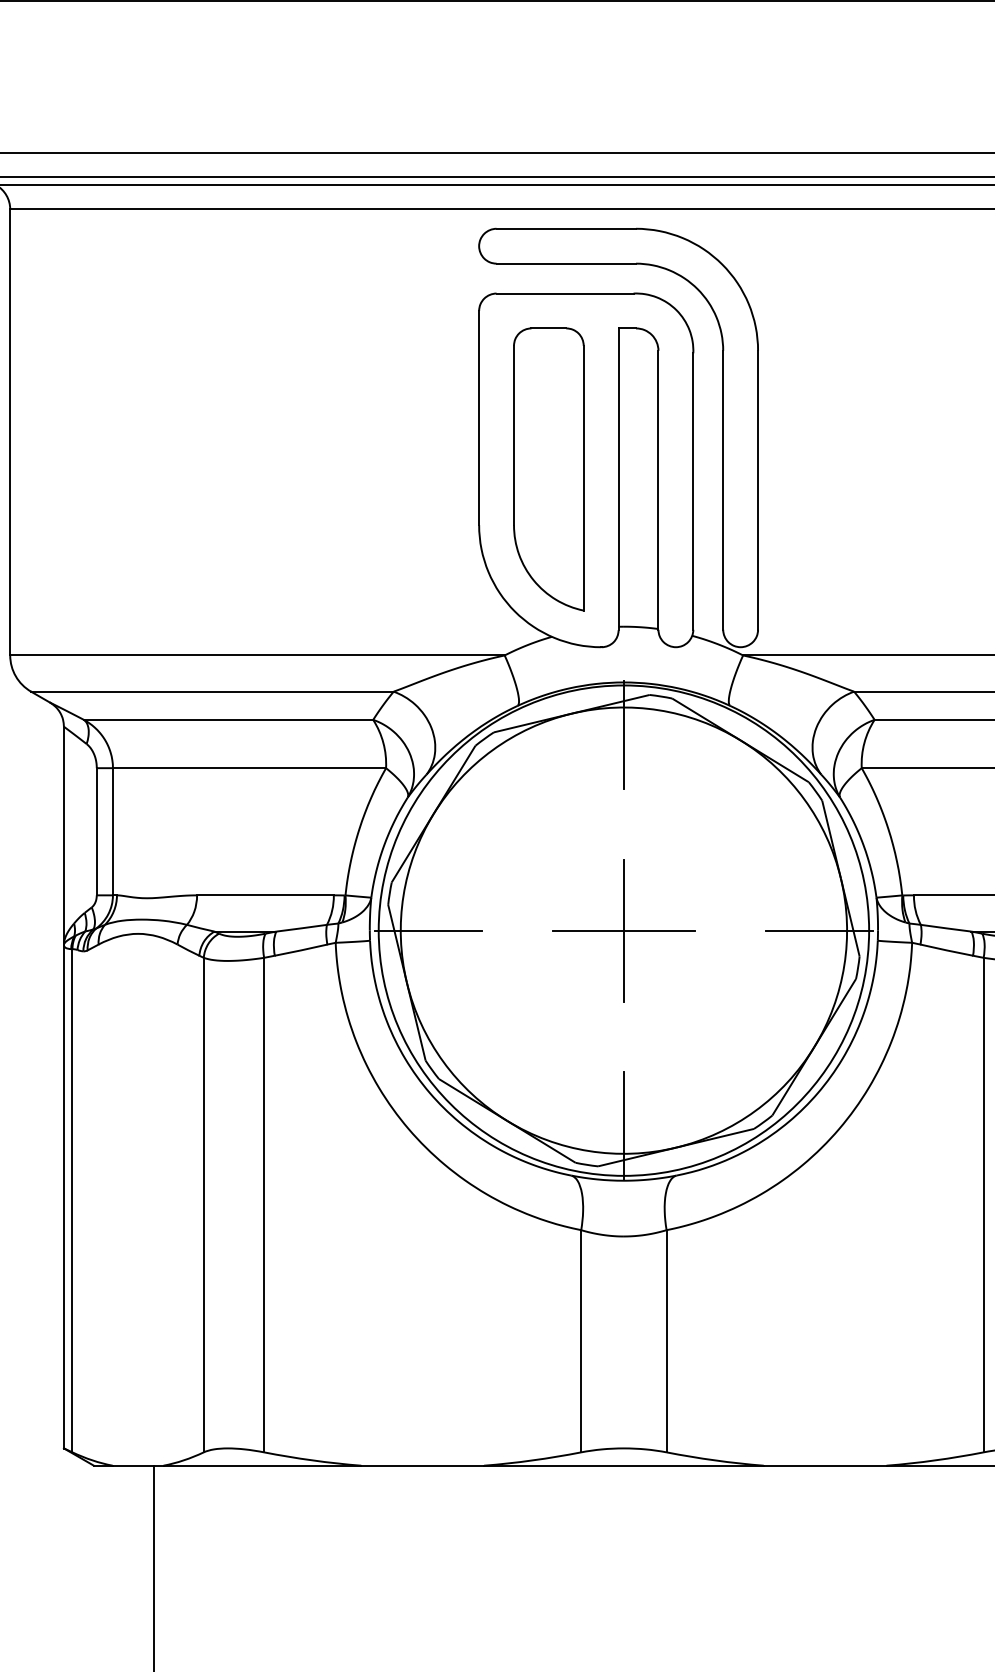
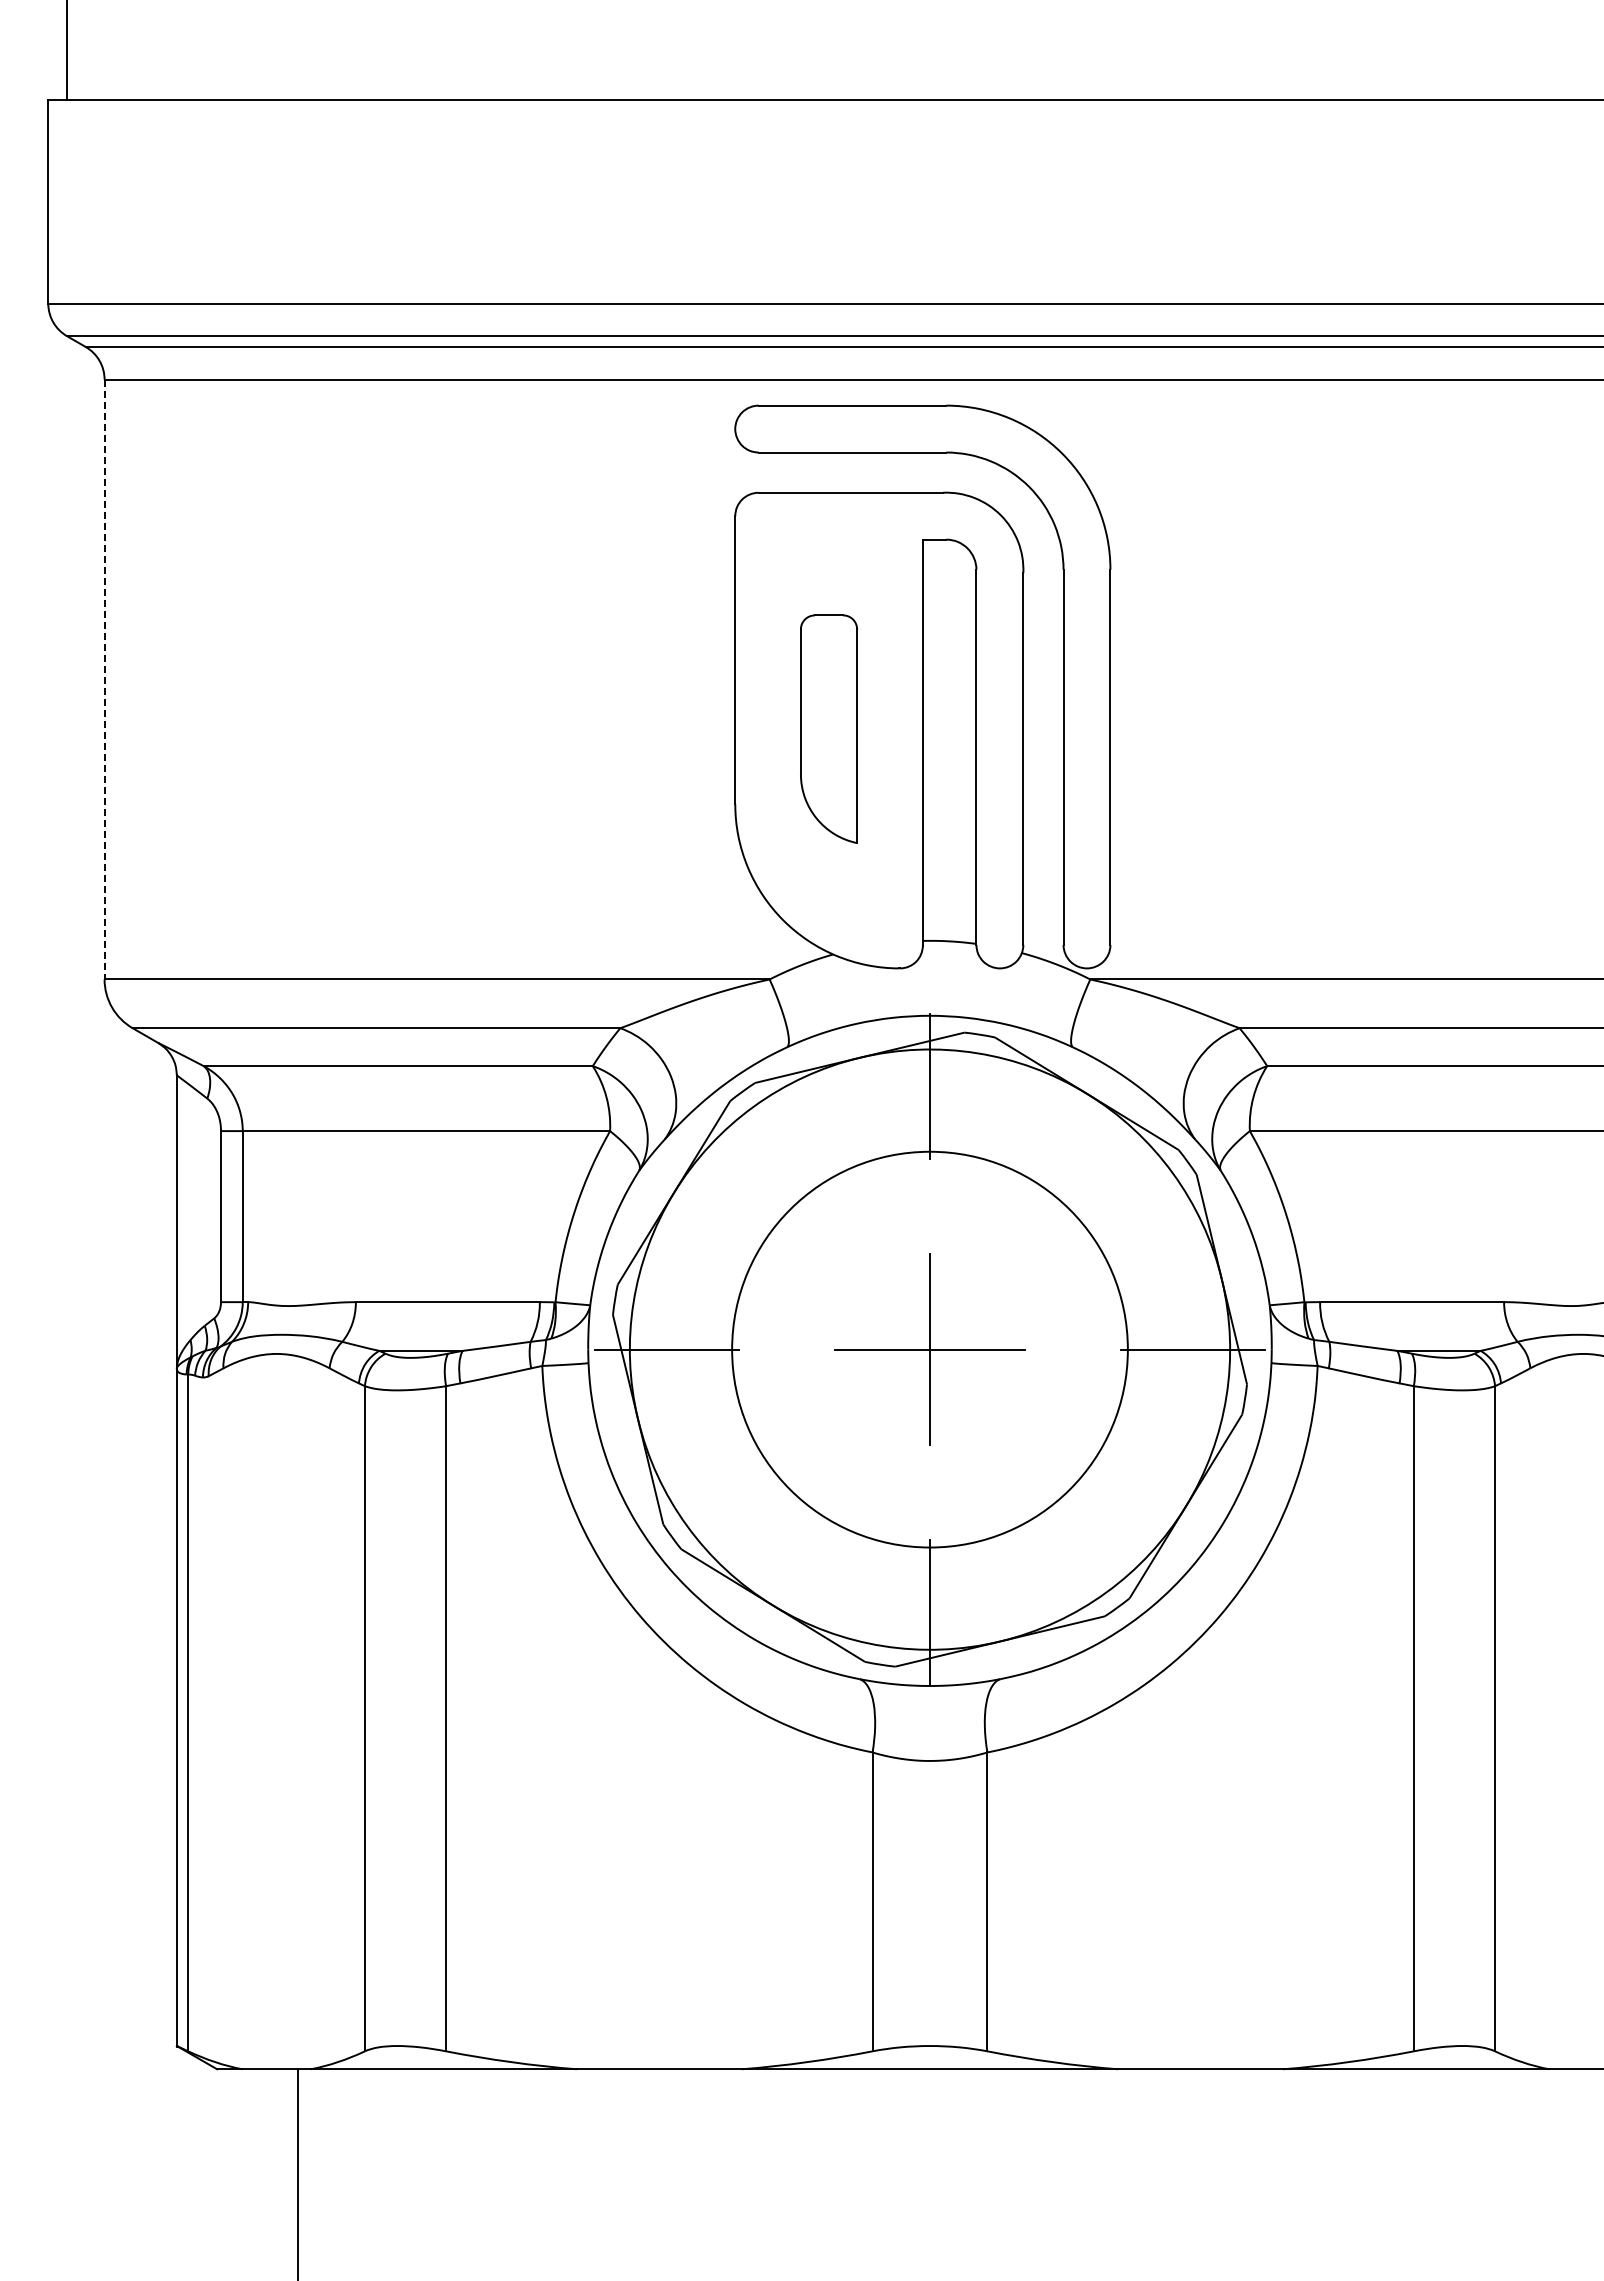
line: (10, 432) -> (104, 679), solid -> dashed
part: (548, 468) -> (828, 728), size x0.6
circle: (623, 930) -> (929, 1349), size x0.6

